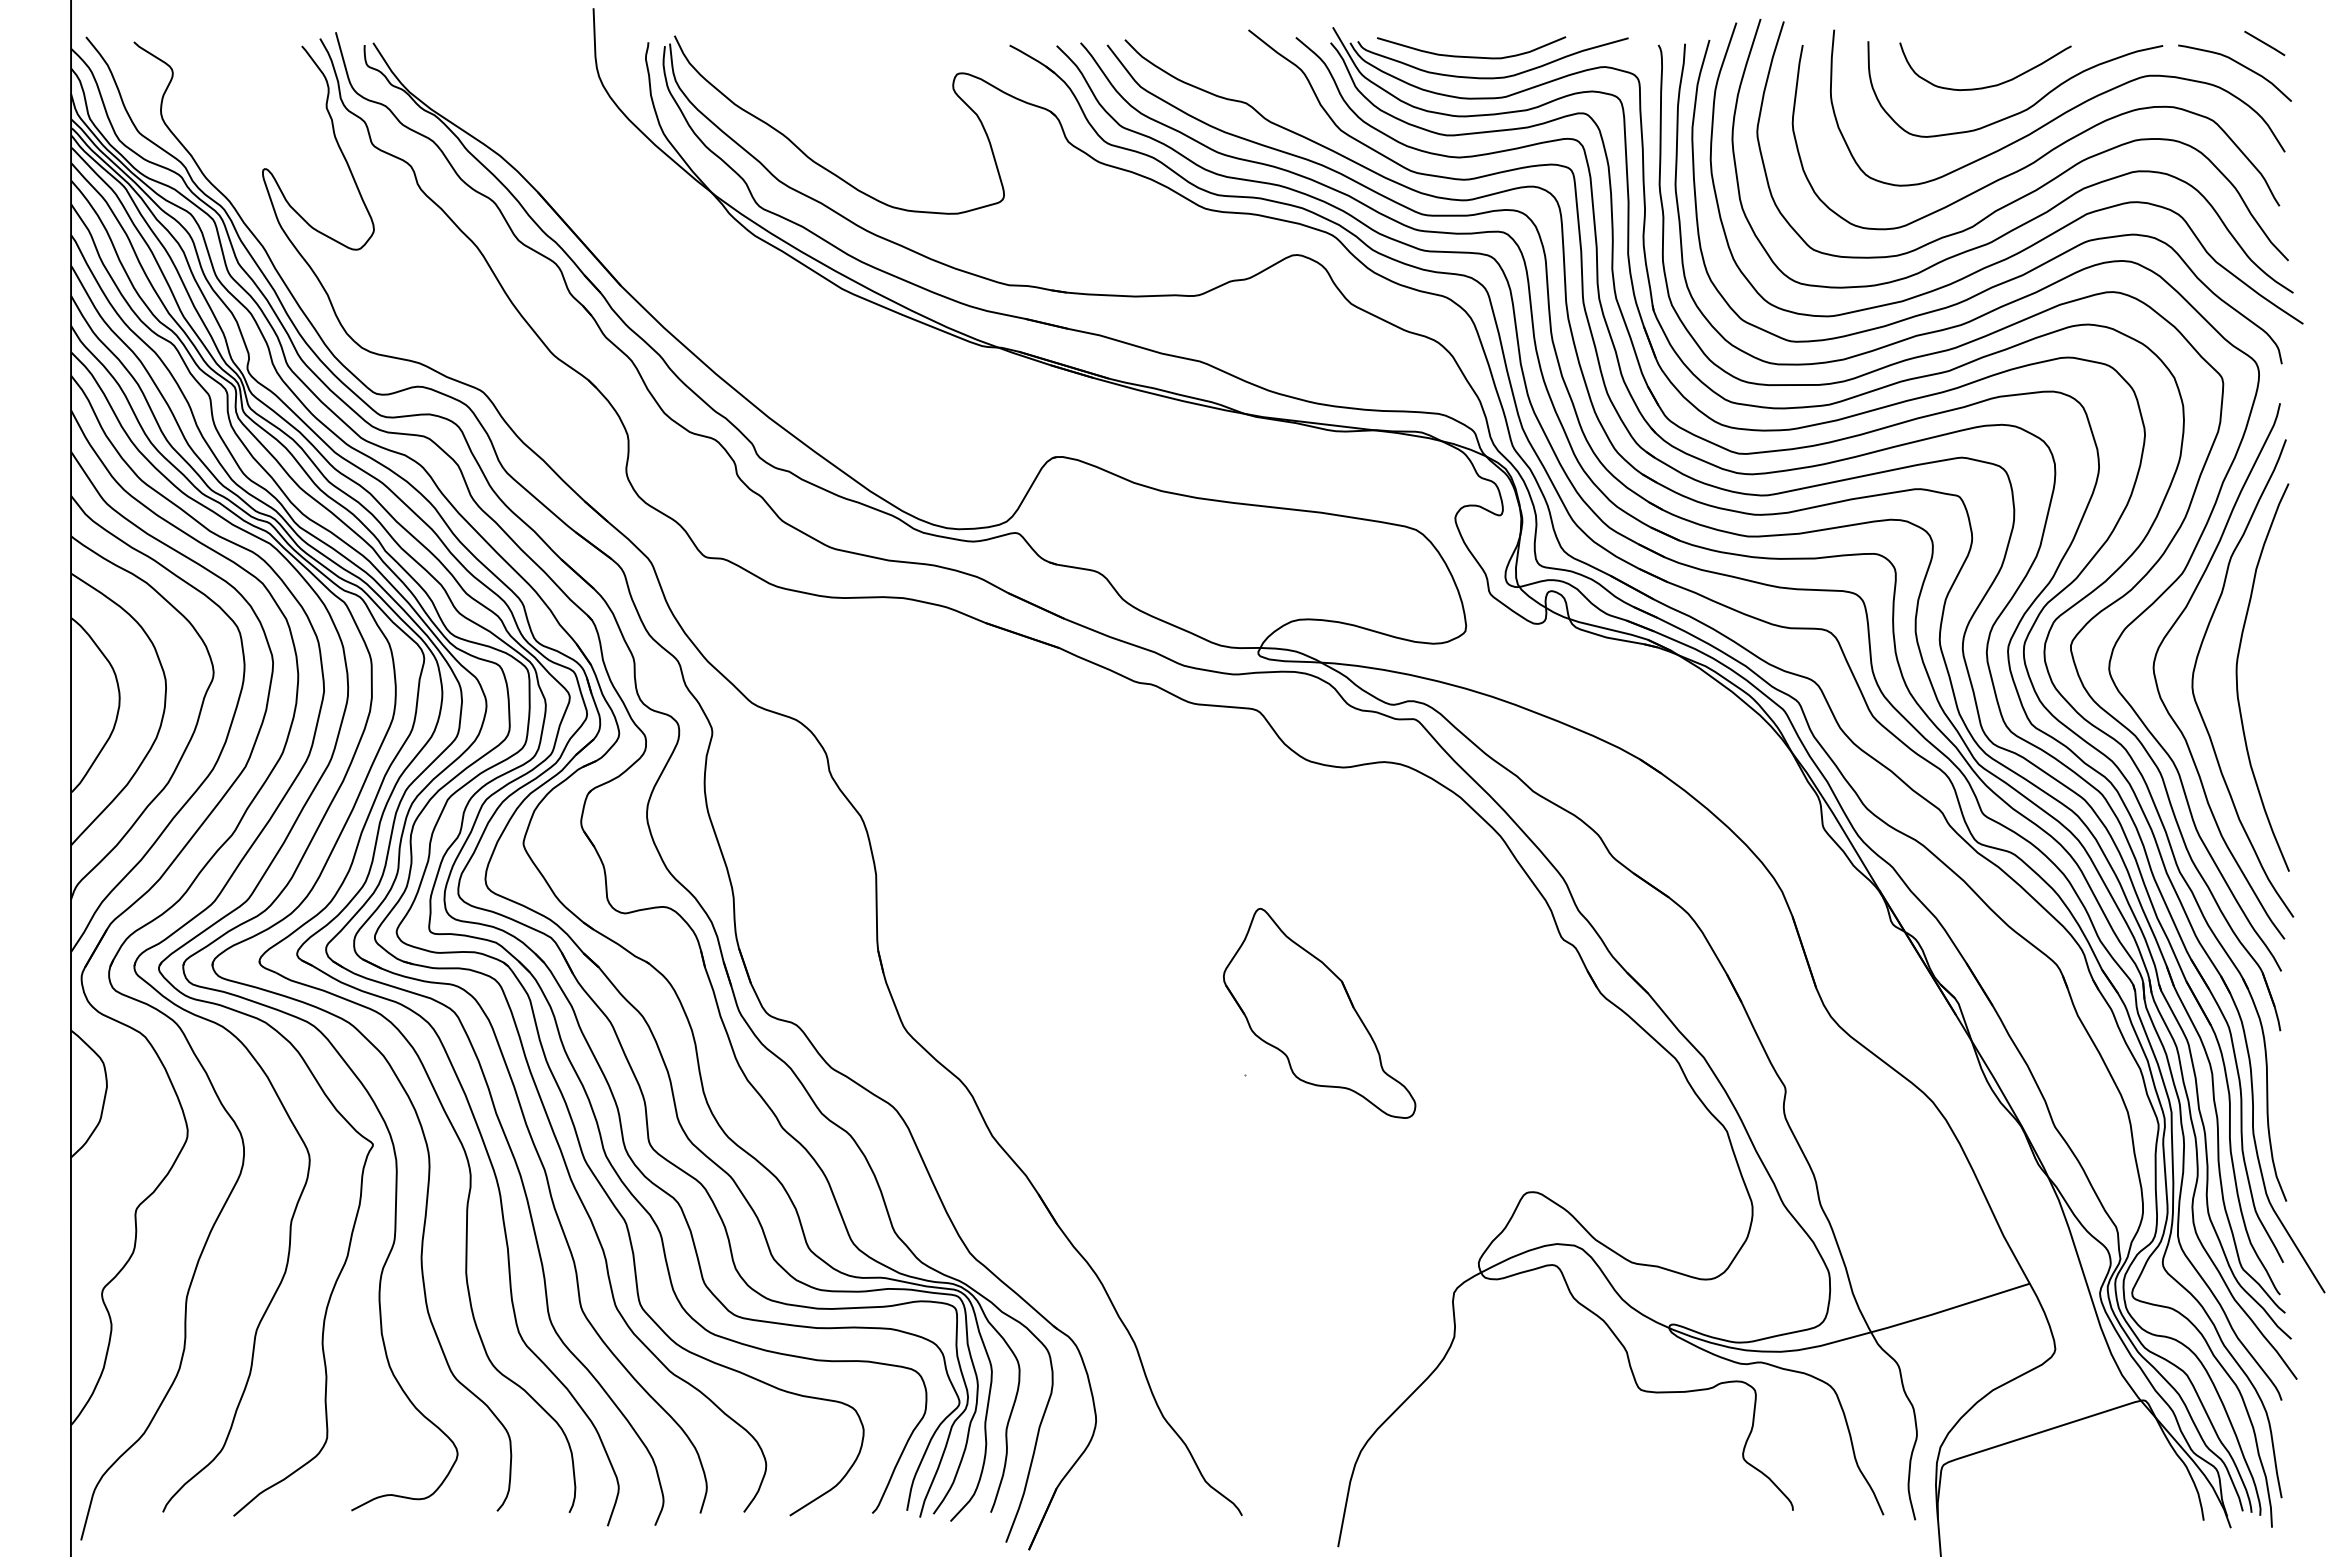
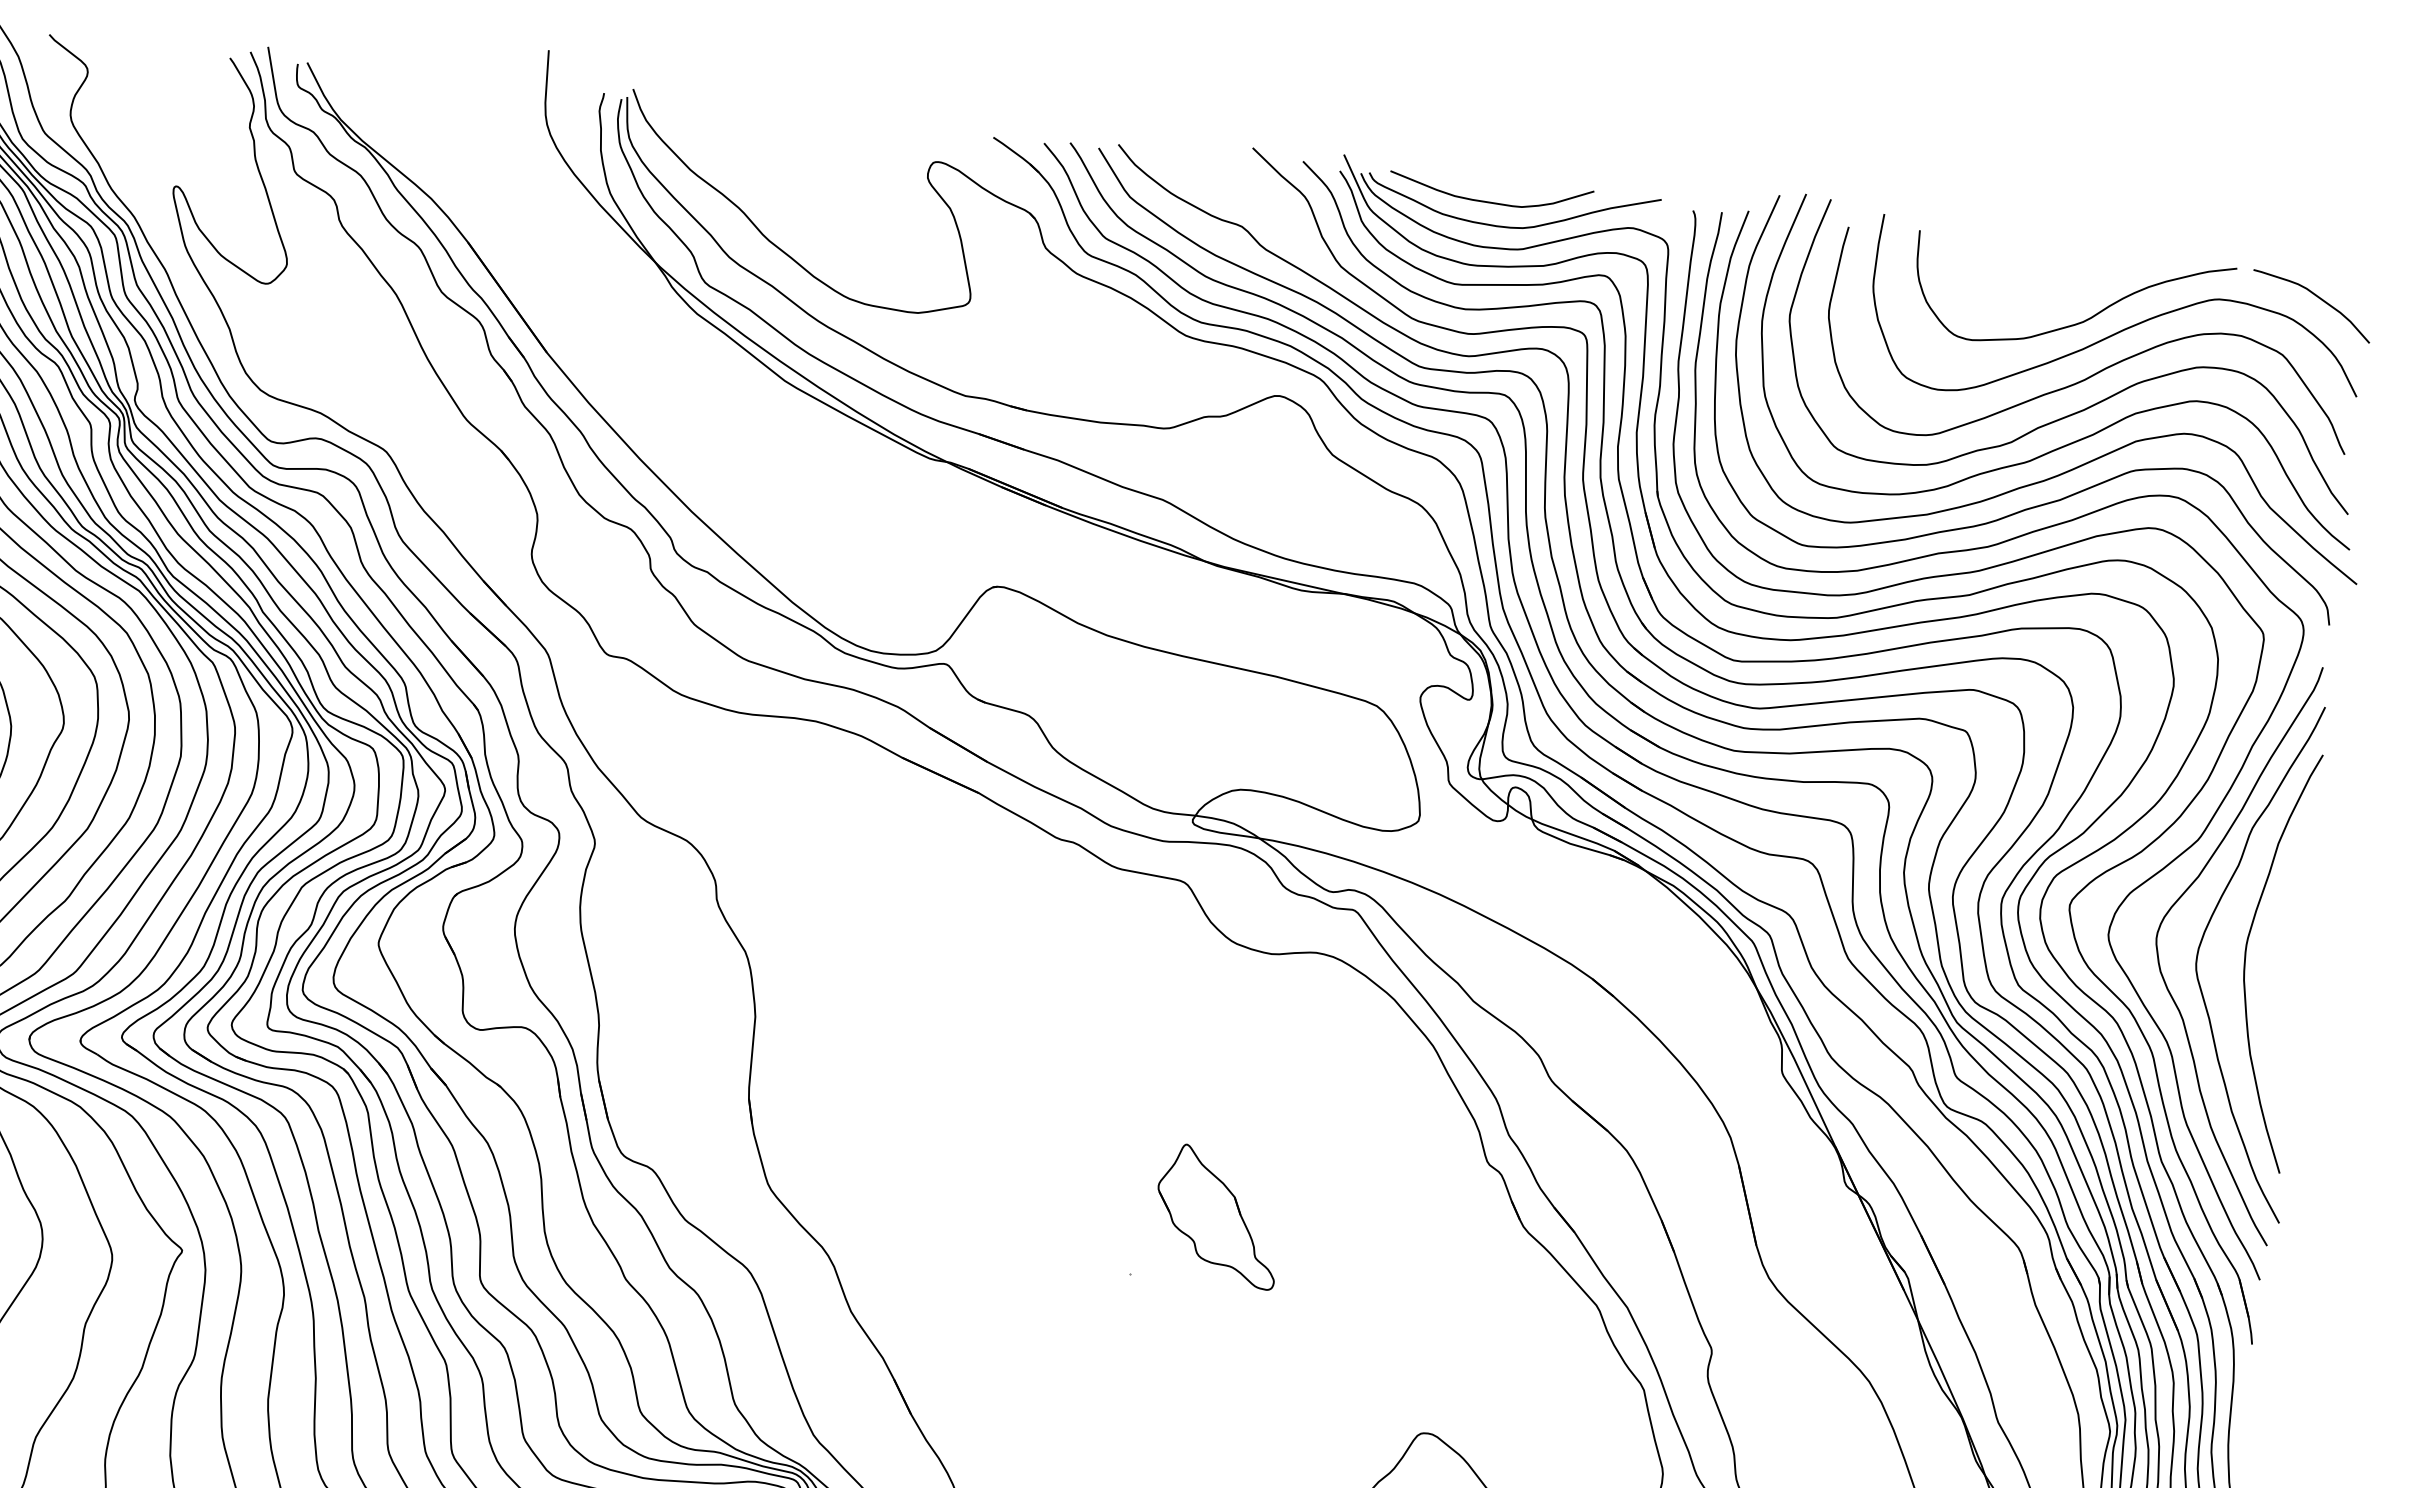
line: (2264, 43) -> (2346, 277), removed
curve: (1989, 85) -> (2045, 291), removed
part: (1319, 1012) -> (1217, 1215), size x0.6

